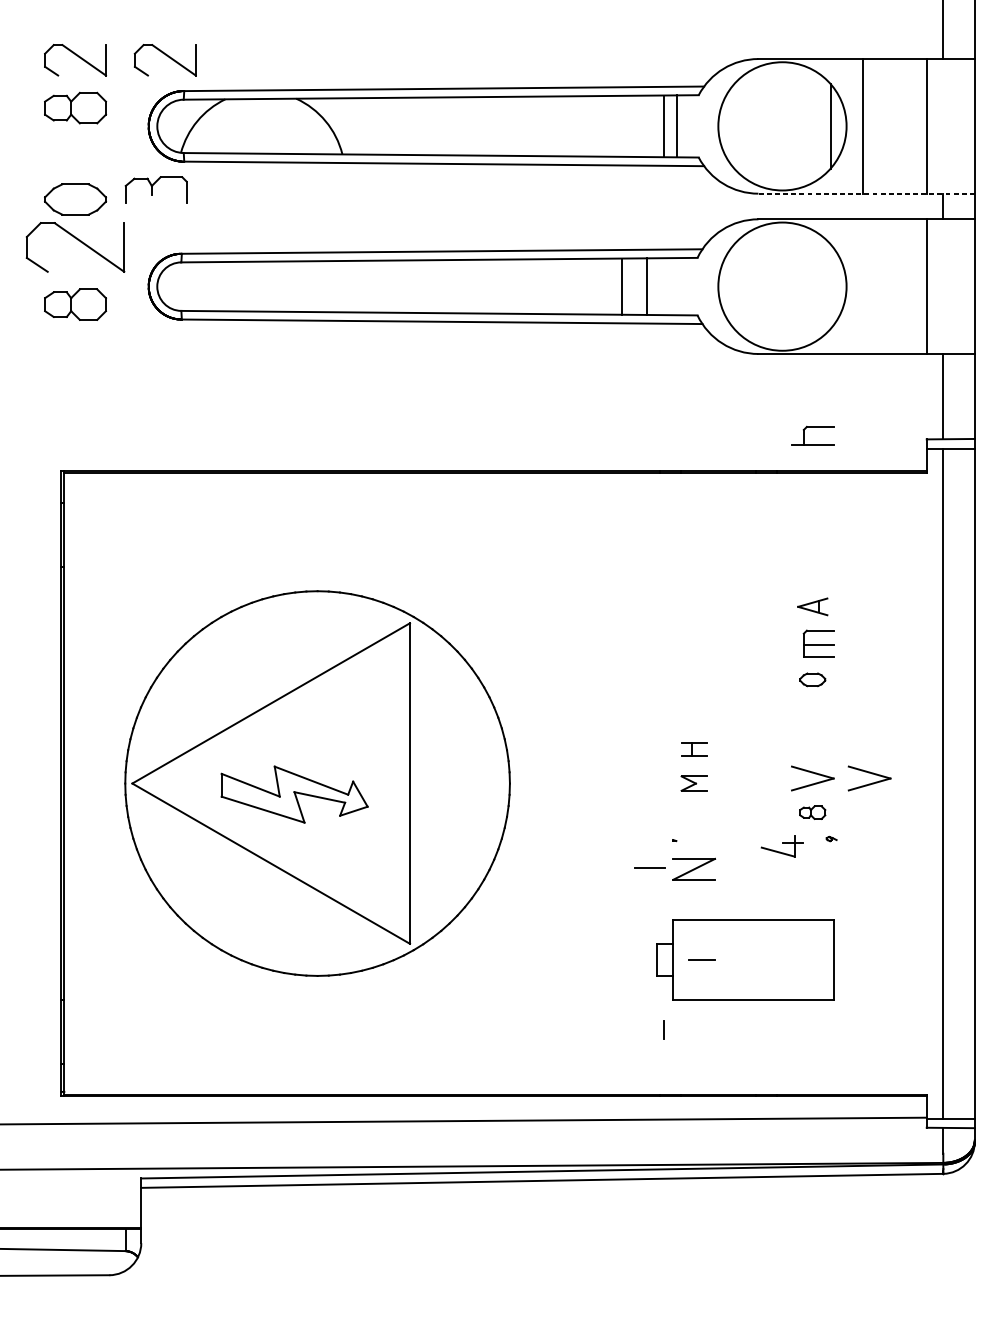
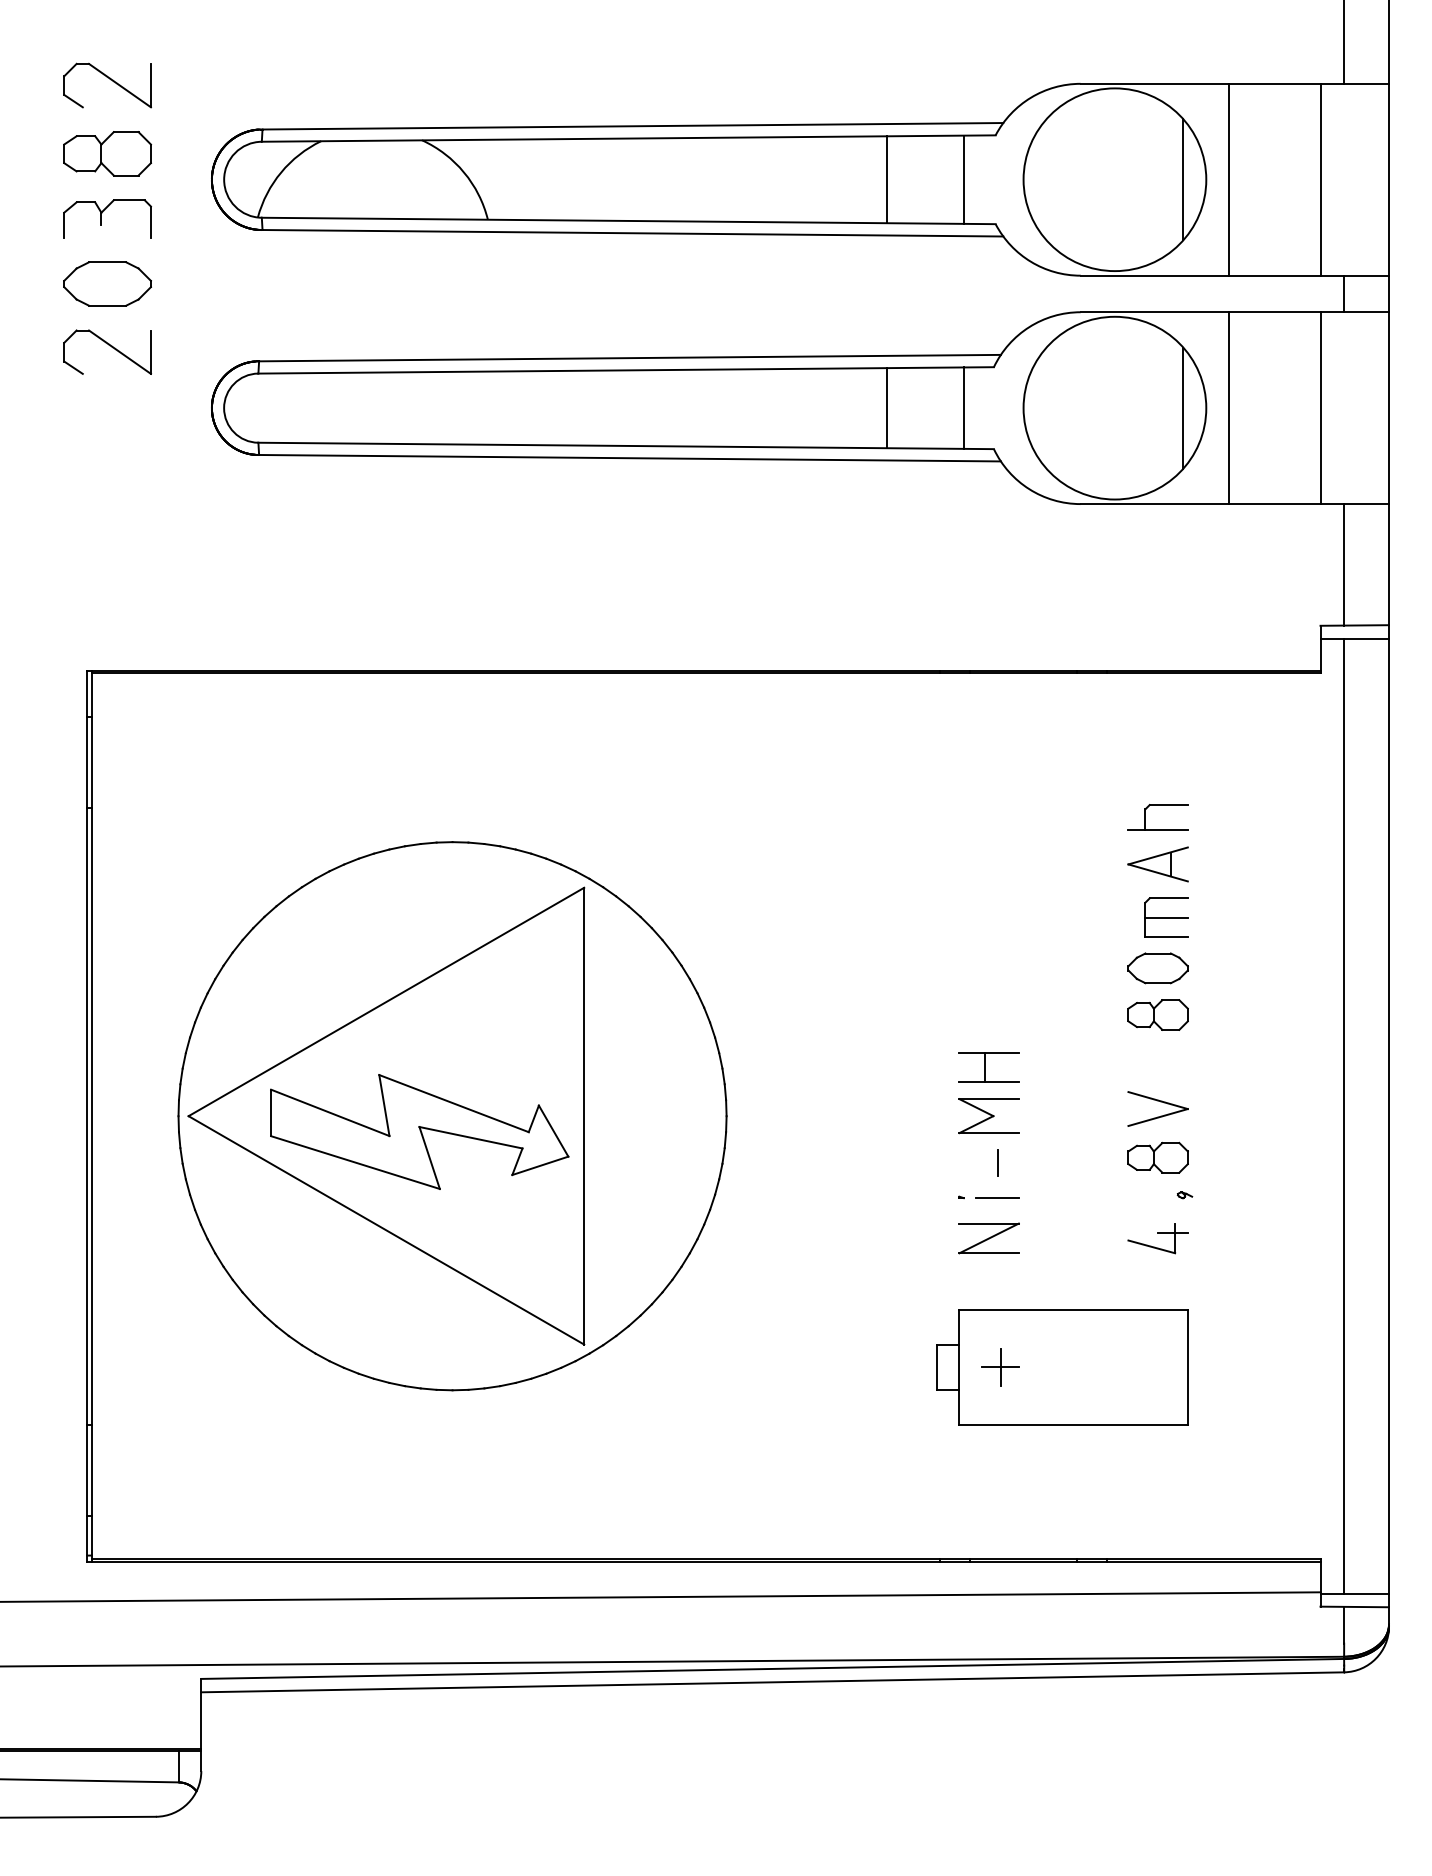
part: (165, 60) -> (235, 85), removed
line: (664, 126) -> (886, 179), moved
part: (156, 190) -> (107, 218), moved
line: (866, 193) -> (1234, 275), dashed -> solid
part: (75, 246) -> (107, 351), size x0.62
line: (646, 286) -> (964, 407), moved
line: (830, 286) -> (1183, 407), added
line: (862, 286) -> (1229, 408), added
part: (75, 304) -> (107, 433), removed
part: (812, 427) -> (1157, 805), moved
part: (812, 606) -> (1157, 864), size x1.43
part: (812, 679) -> (1157, 968), size x1.67
part: (812, 712) -> (1157, 1014), added
part: (693, 749) -> (988, 1067), size x1.67
part: (871, 773) -> (1241, 1102), removed
part: (693, 783) -> (988, 1116), size x1.67
part: (294, 794) -> (419, 1131), size x1.43
part: (812, 812) -> (1157, 1157), size x1.67
part: (782, 846) -> (1157, 1238), moved
line: (649, 867) -> (997, 1197), moved
line: (702, 959) -> (1000, 1367), added
line: (664, 1030) -> (997, 1162), moved

